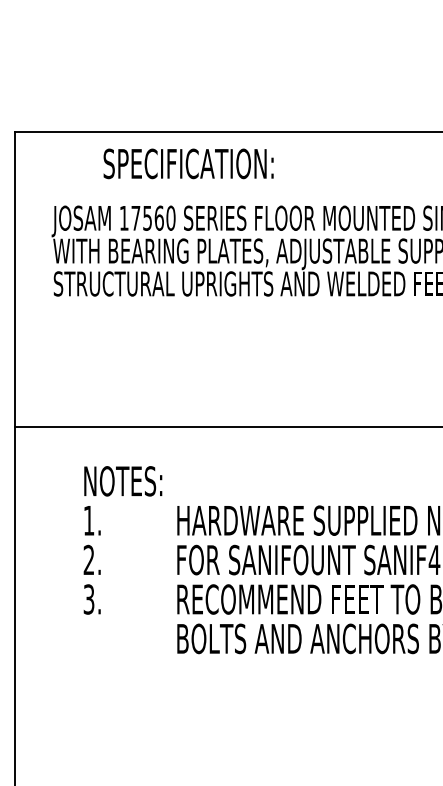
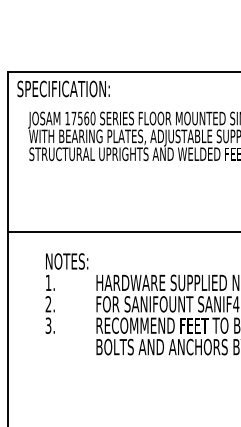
text: (188, 162) -> (63, 88), moved

